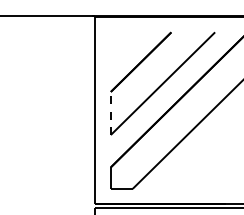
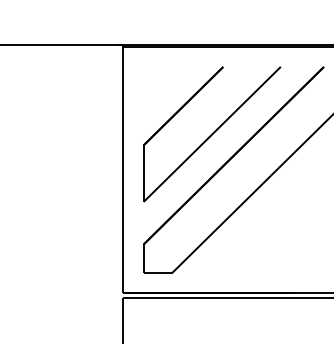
line: (110, 113) -> (143, 173), dashed -> solid

